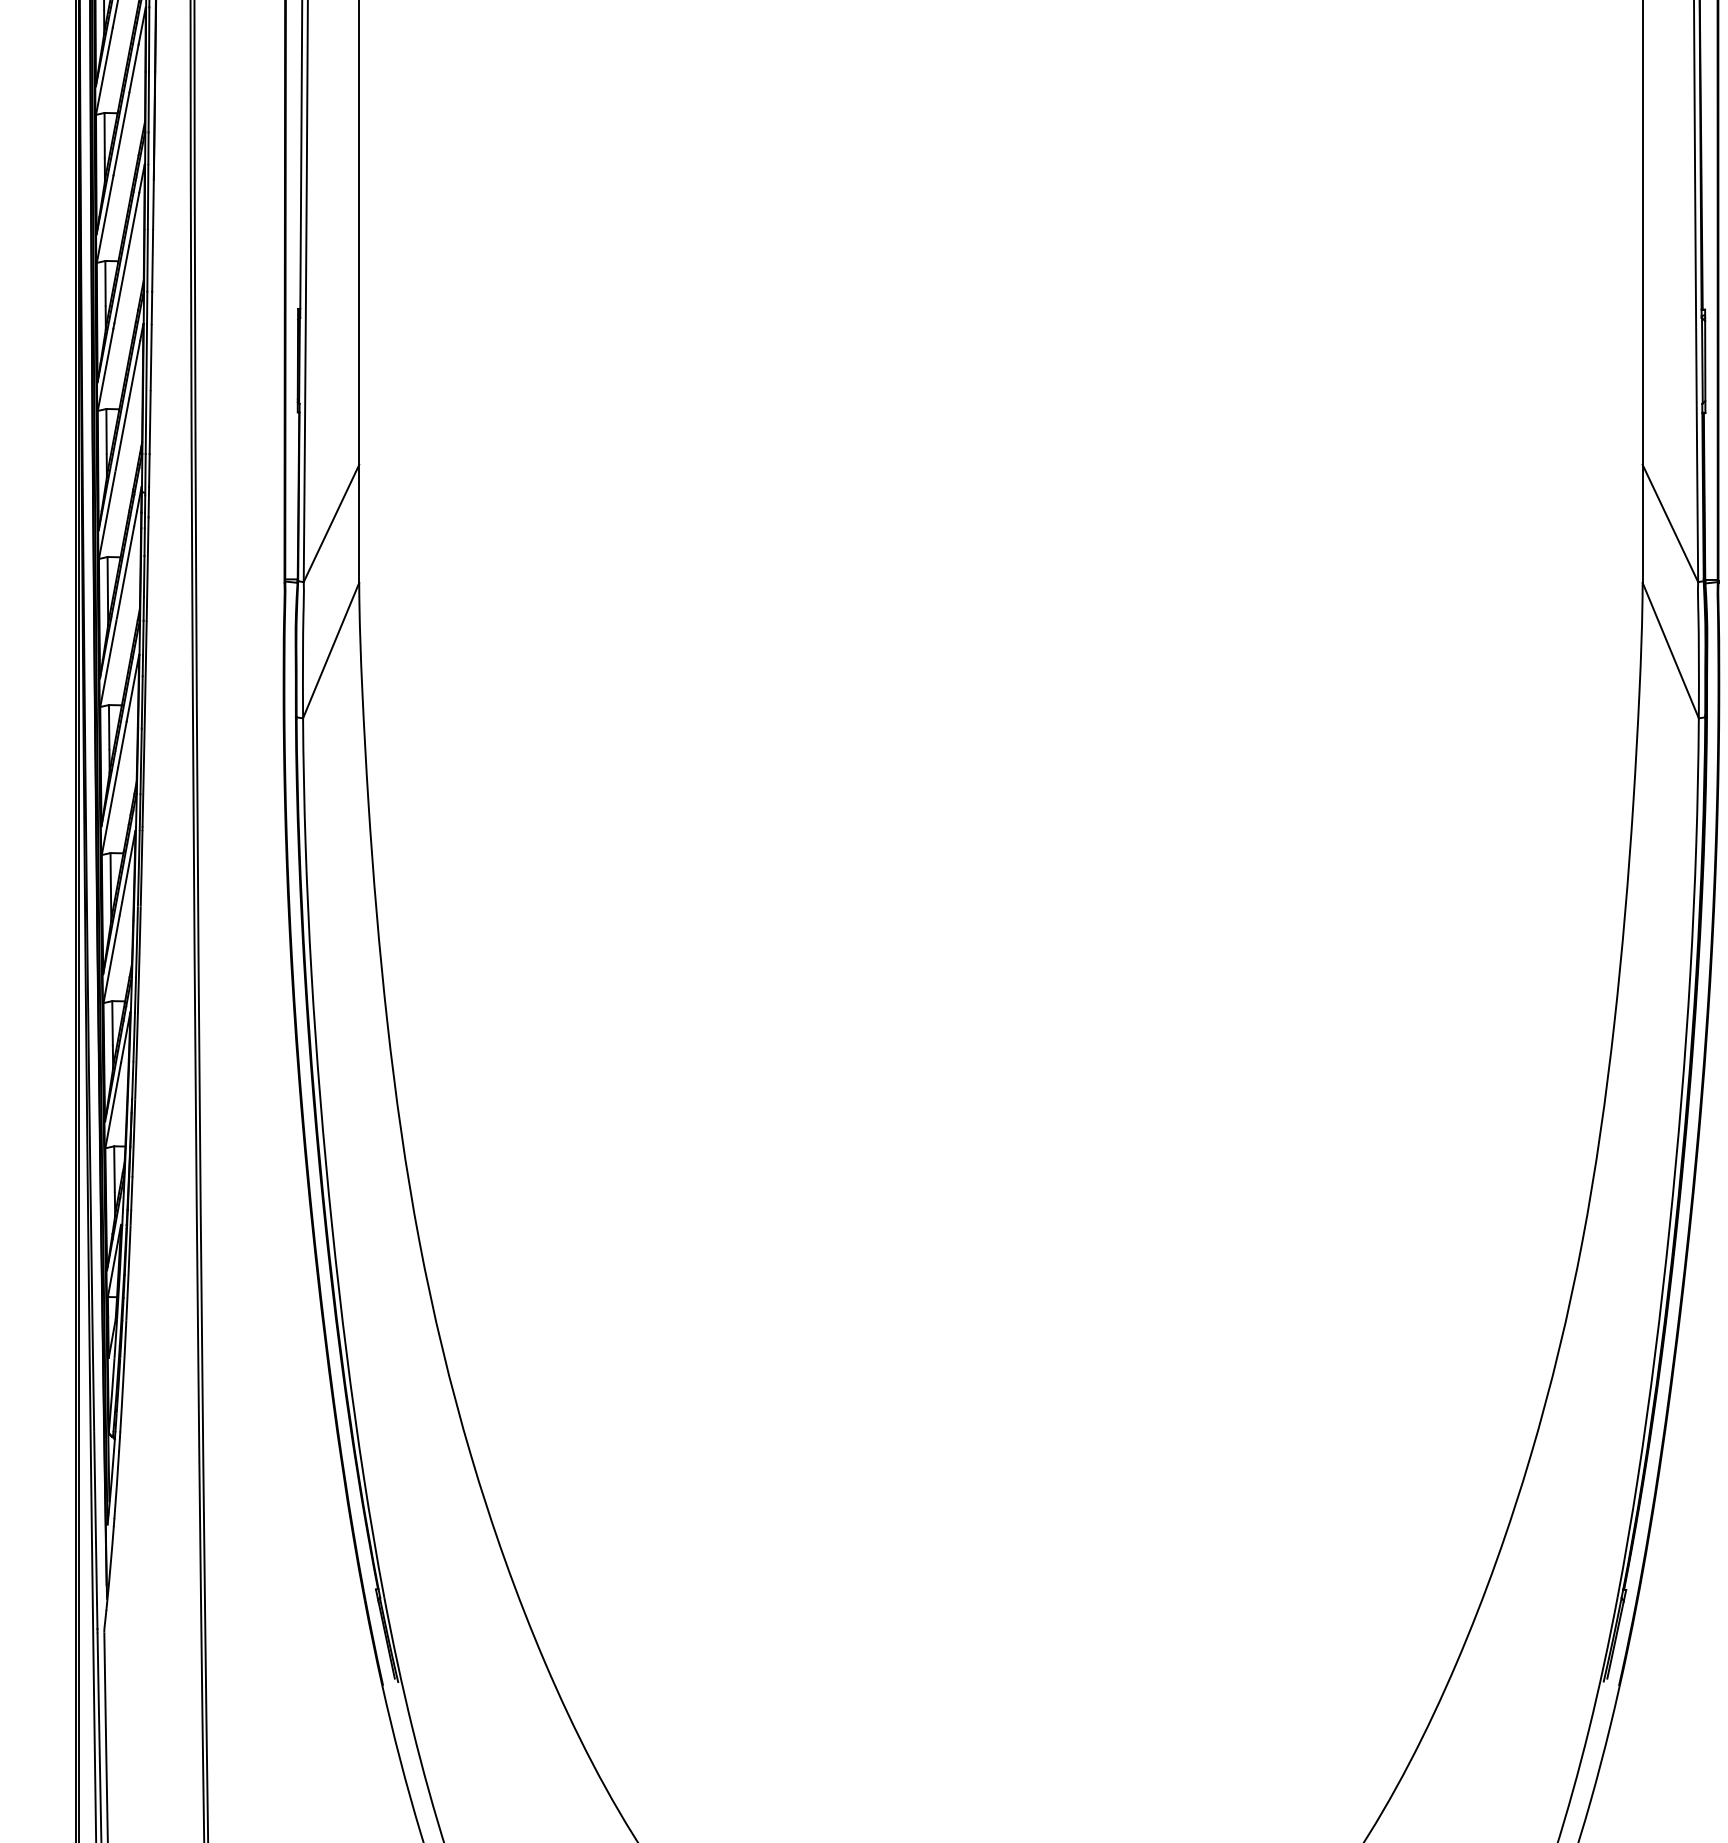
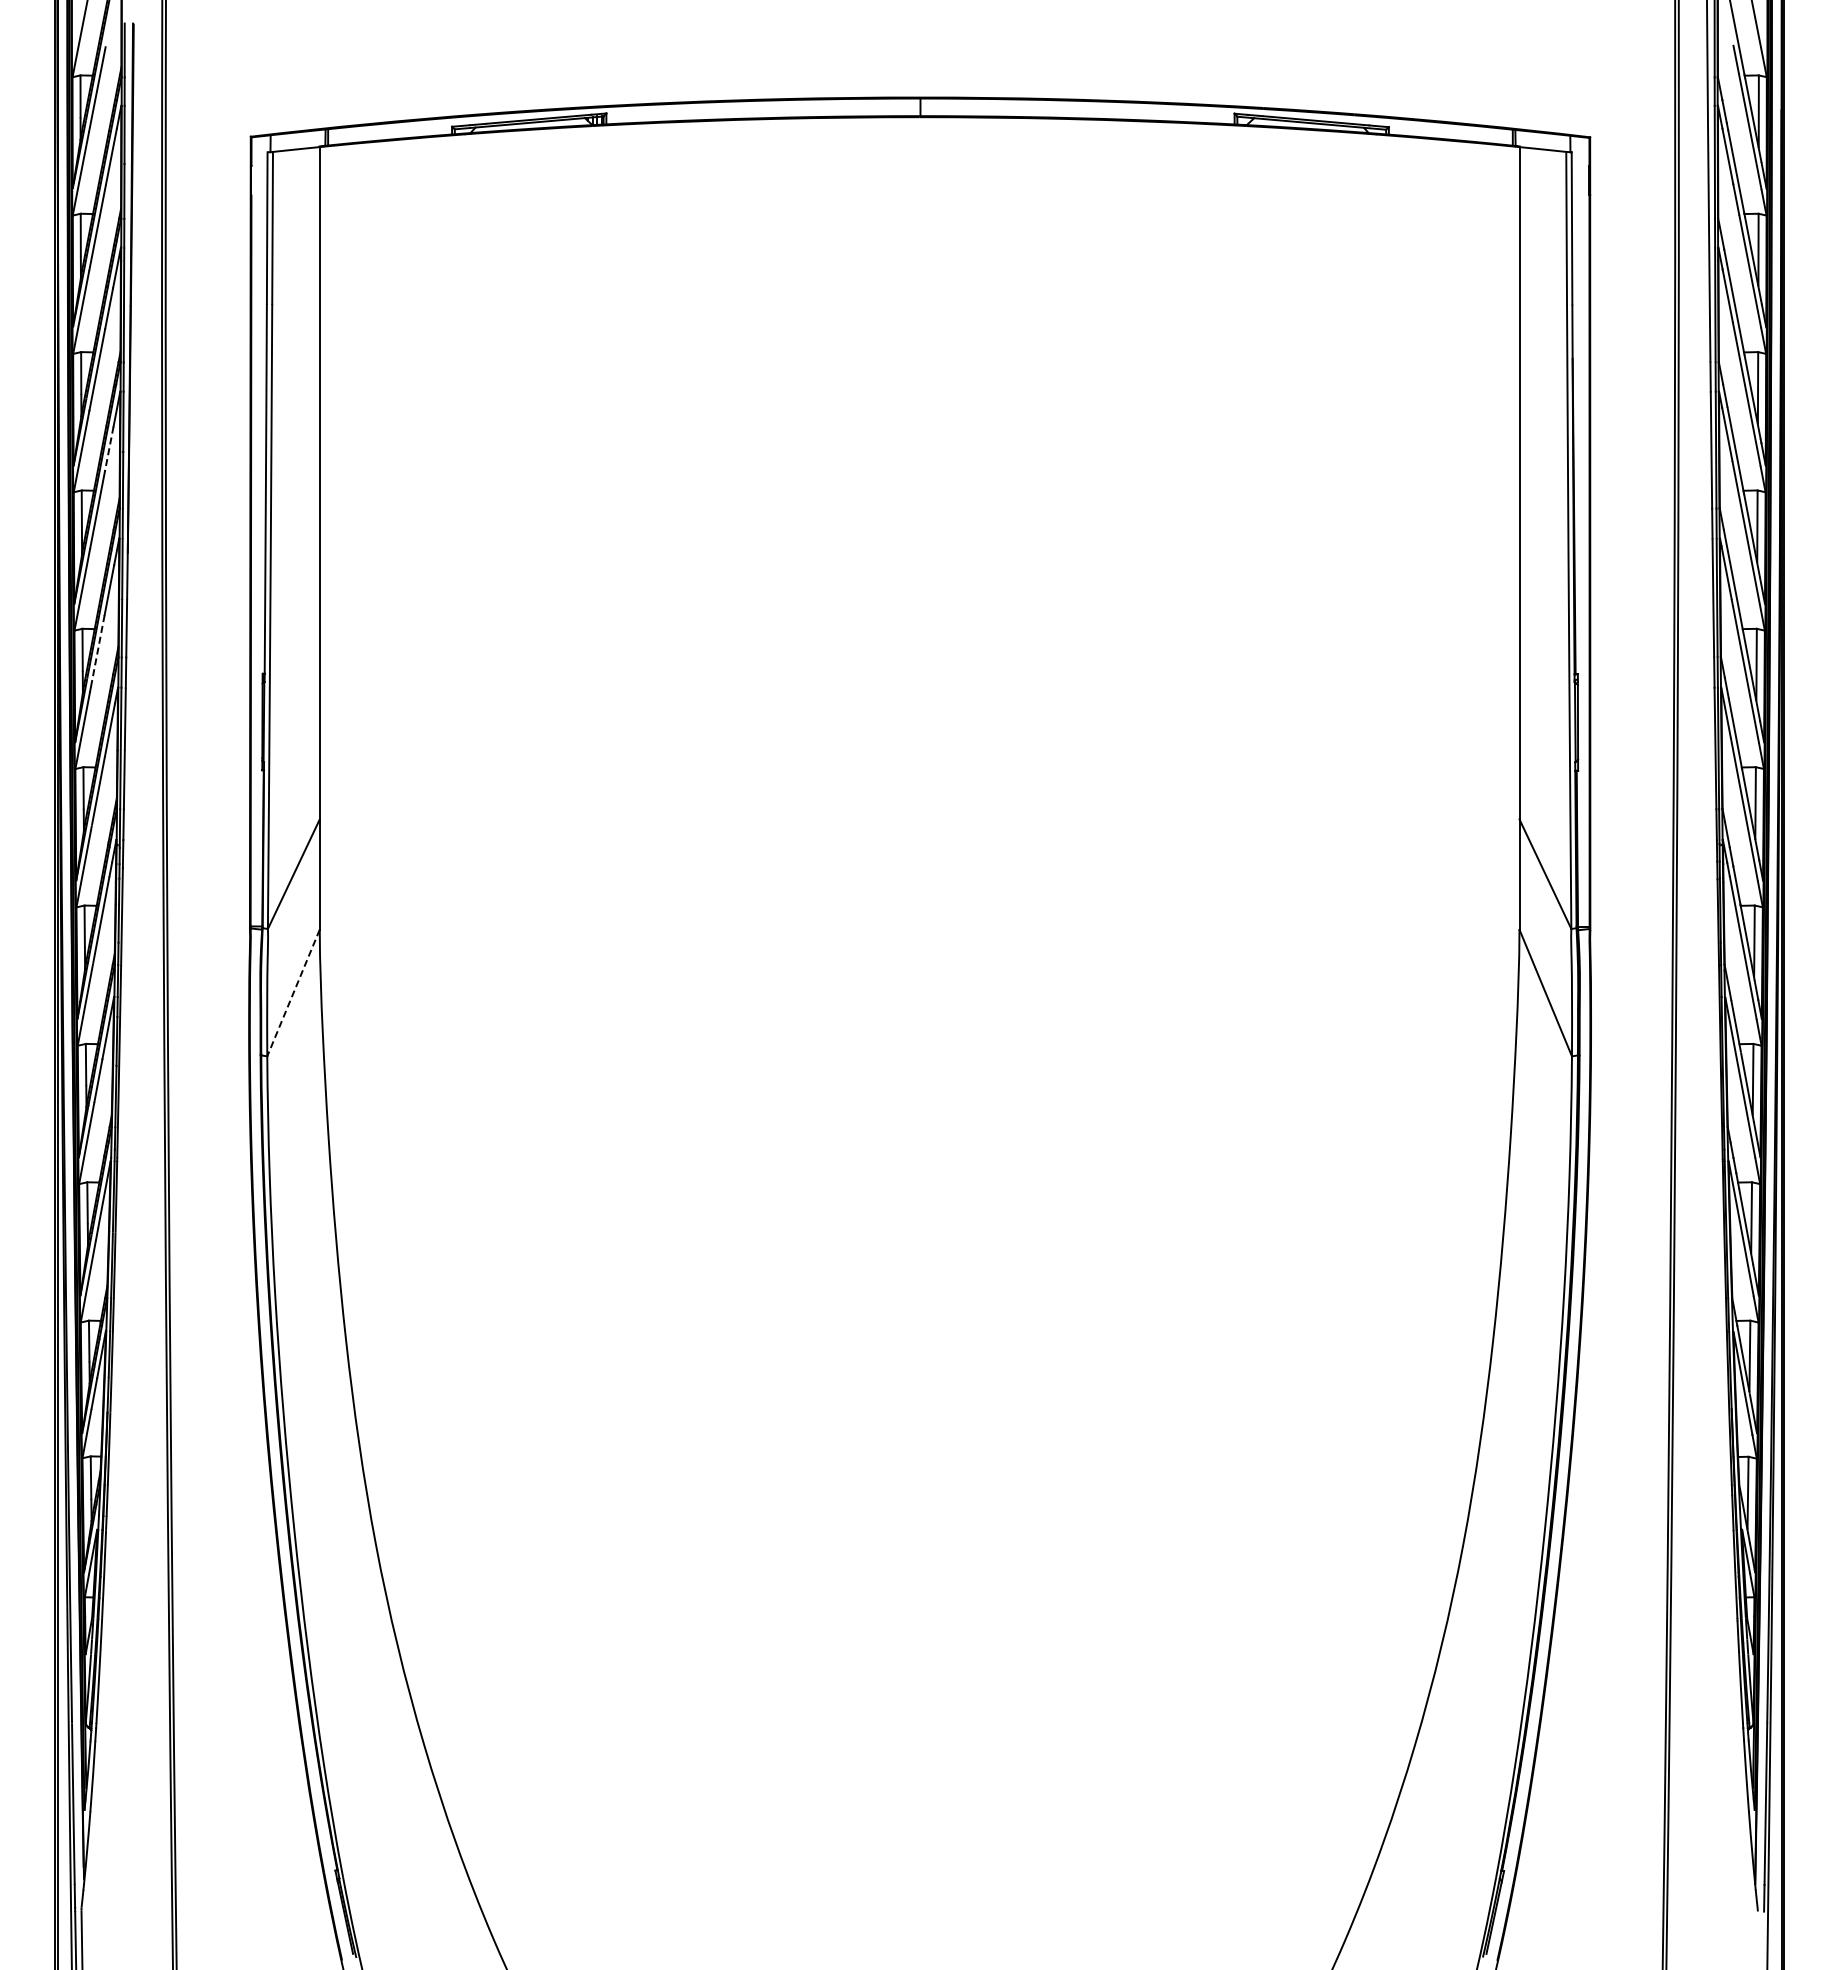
line: (134, 69) -> (109, 449), solid -> dashed
line: (121, 285) -> (97, 651), solid -> dashed
line: (331, 651) -> (293, 993), solid -> dashed

